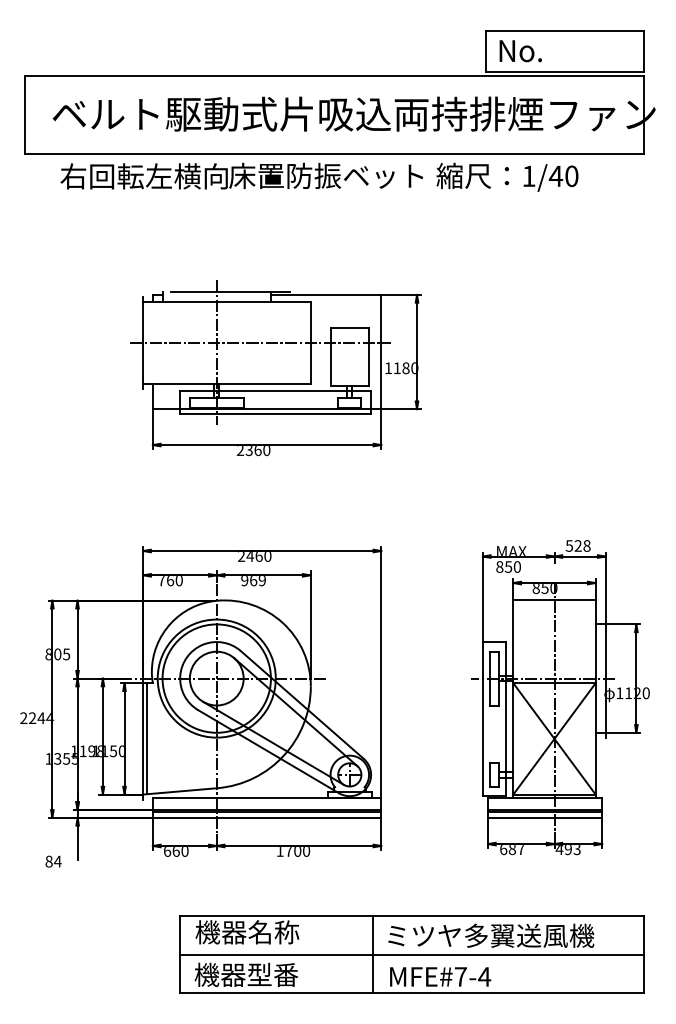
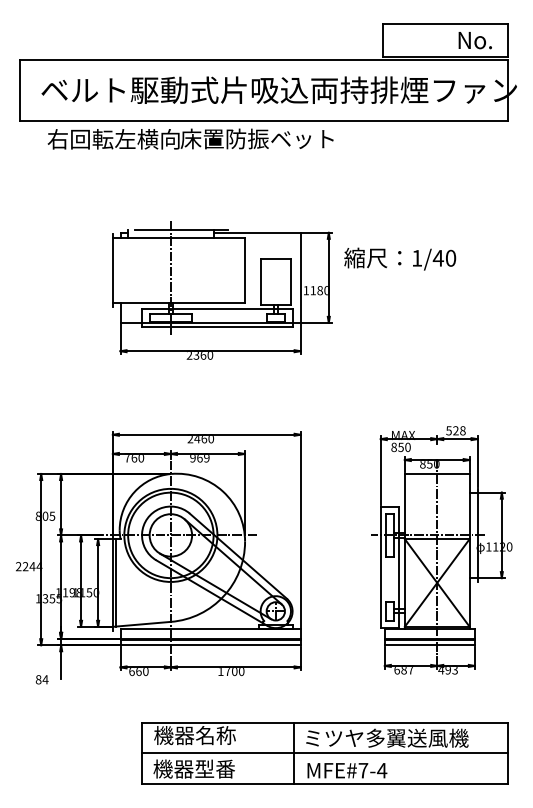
text: (520, 51) -> (475, 40), moved
text: (507, 176) -> (400, 258), moved
line: (260, 342) -> (205, 270), removed

